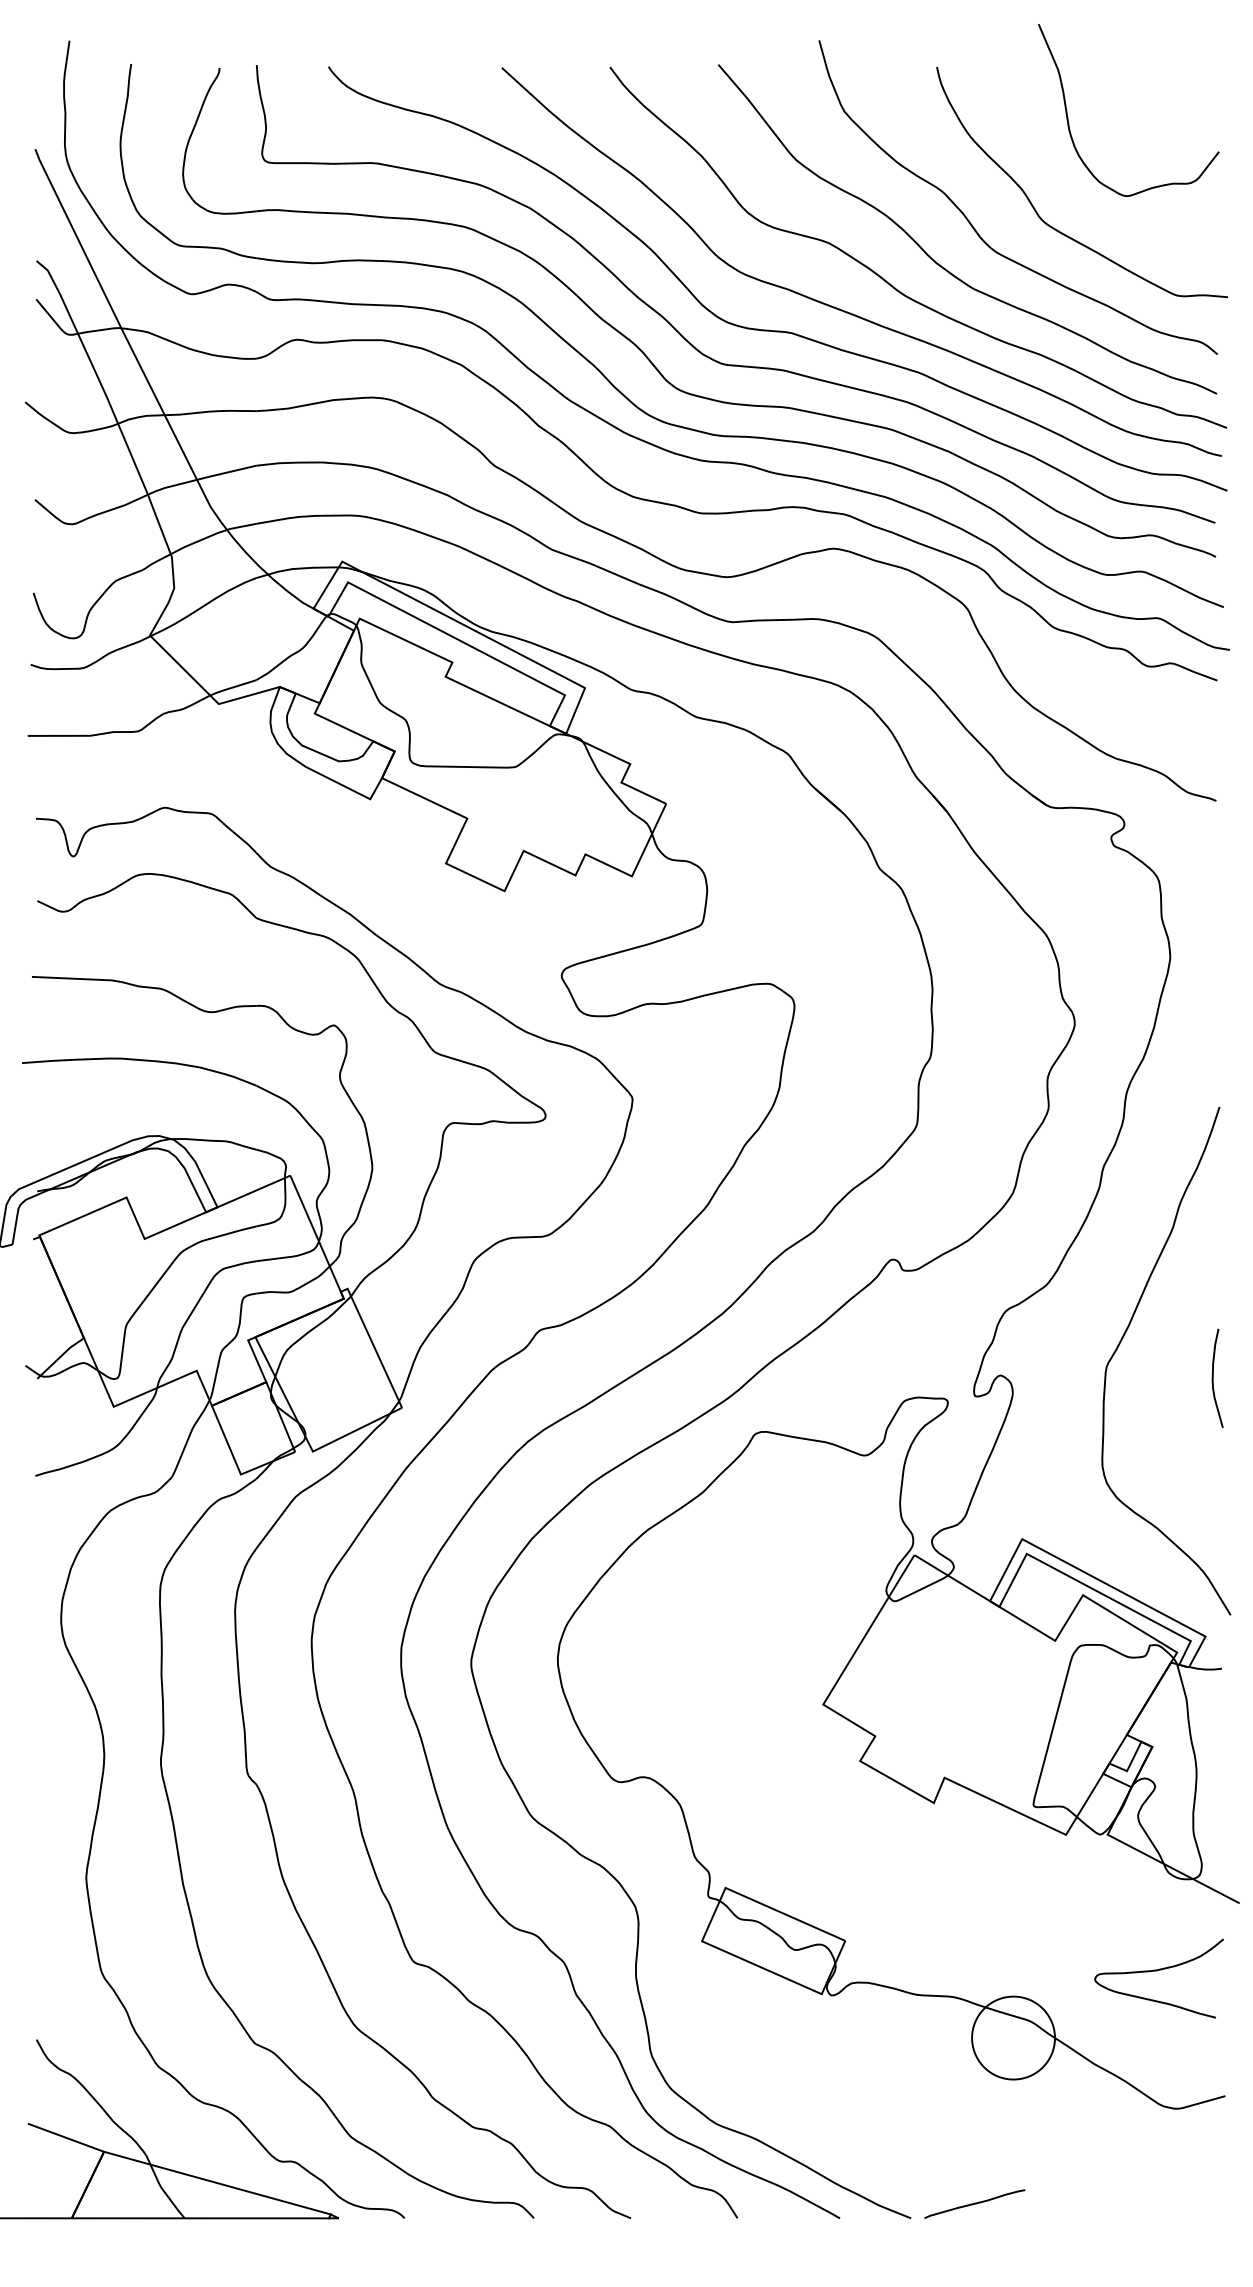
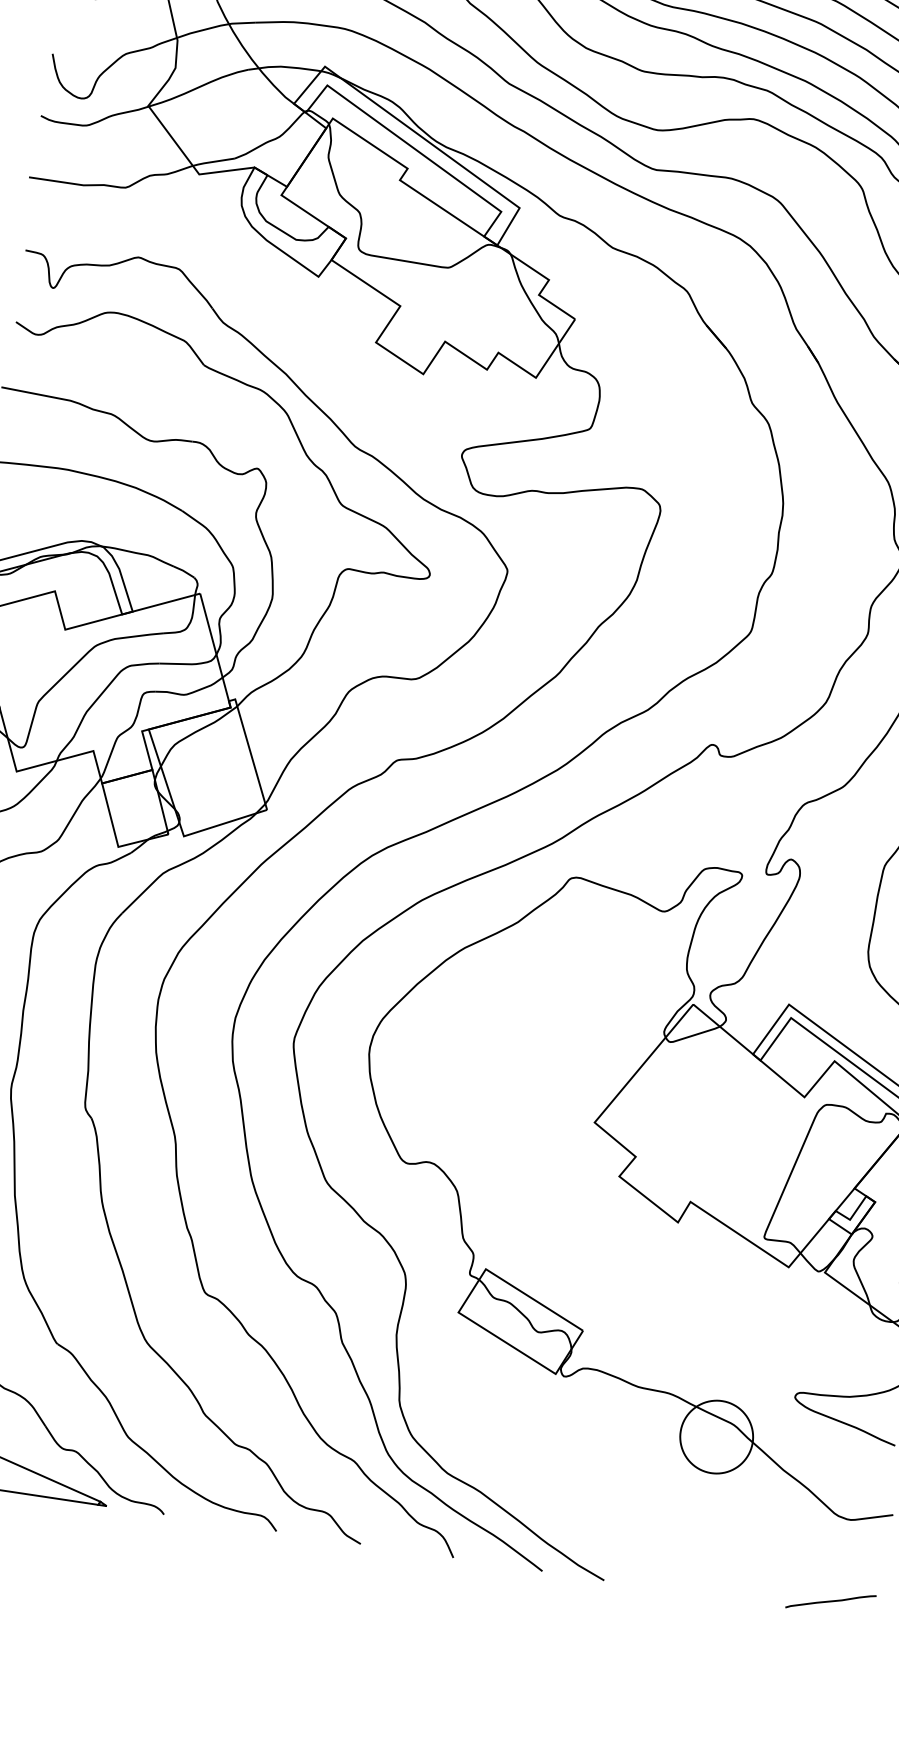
line: (974, 2203) -> (830, 1601), moved

